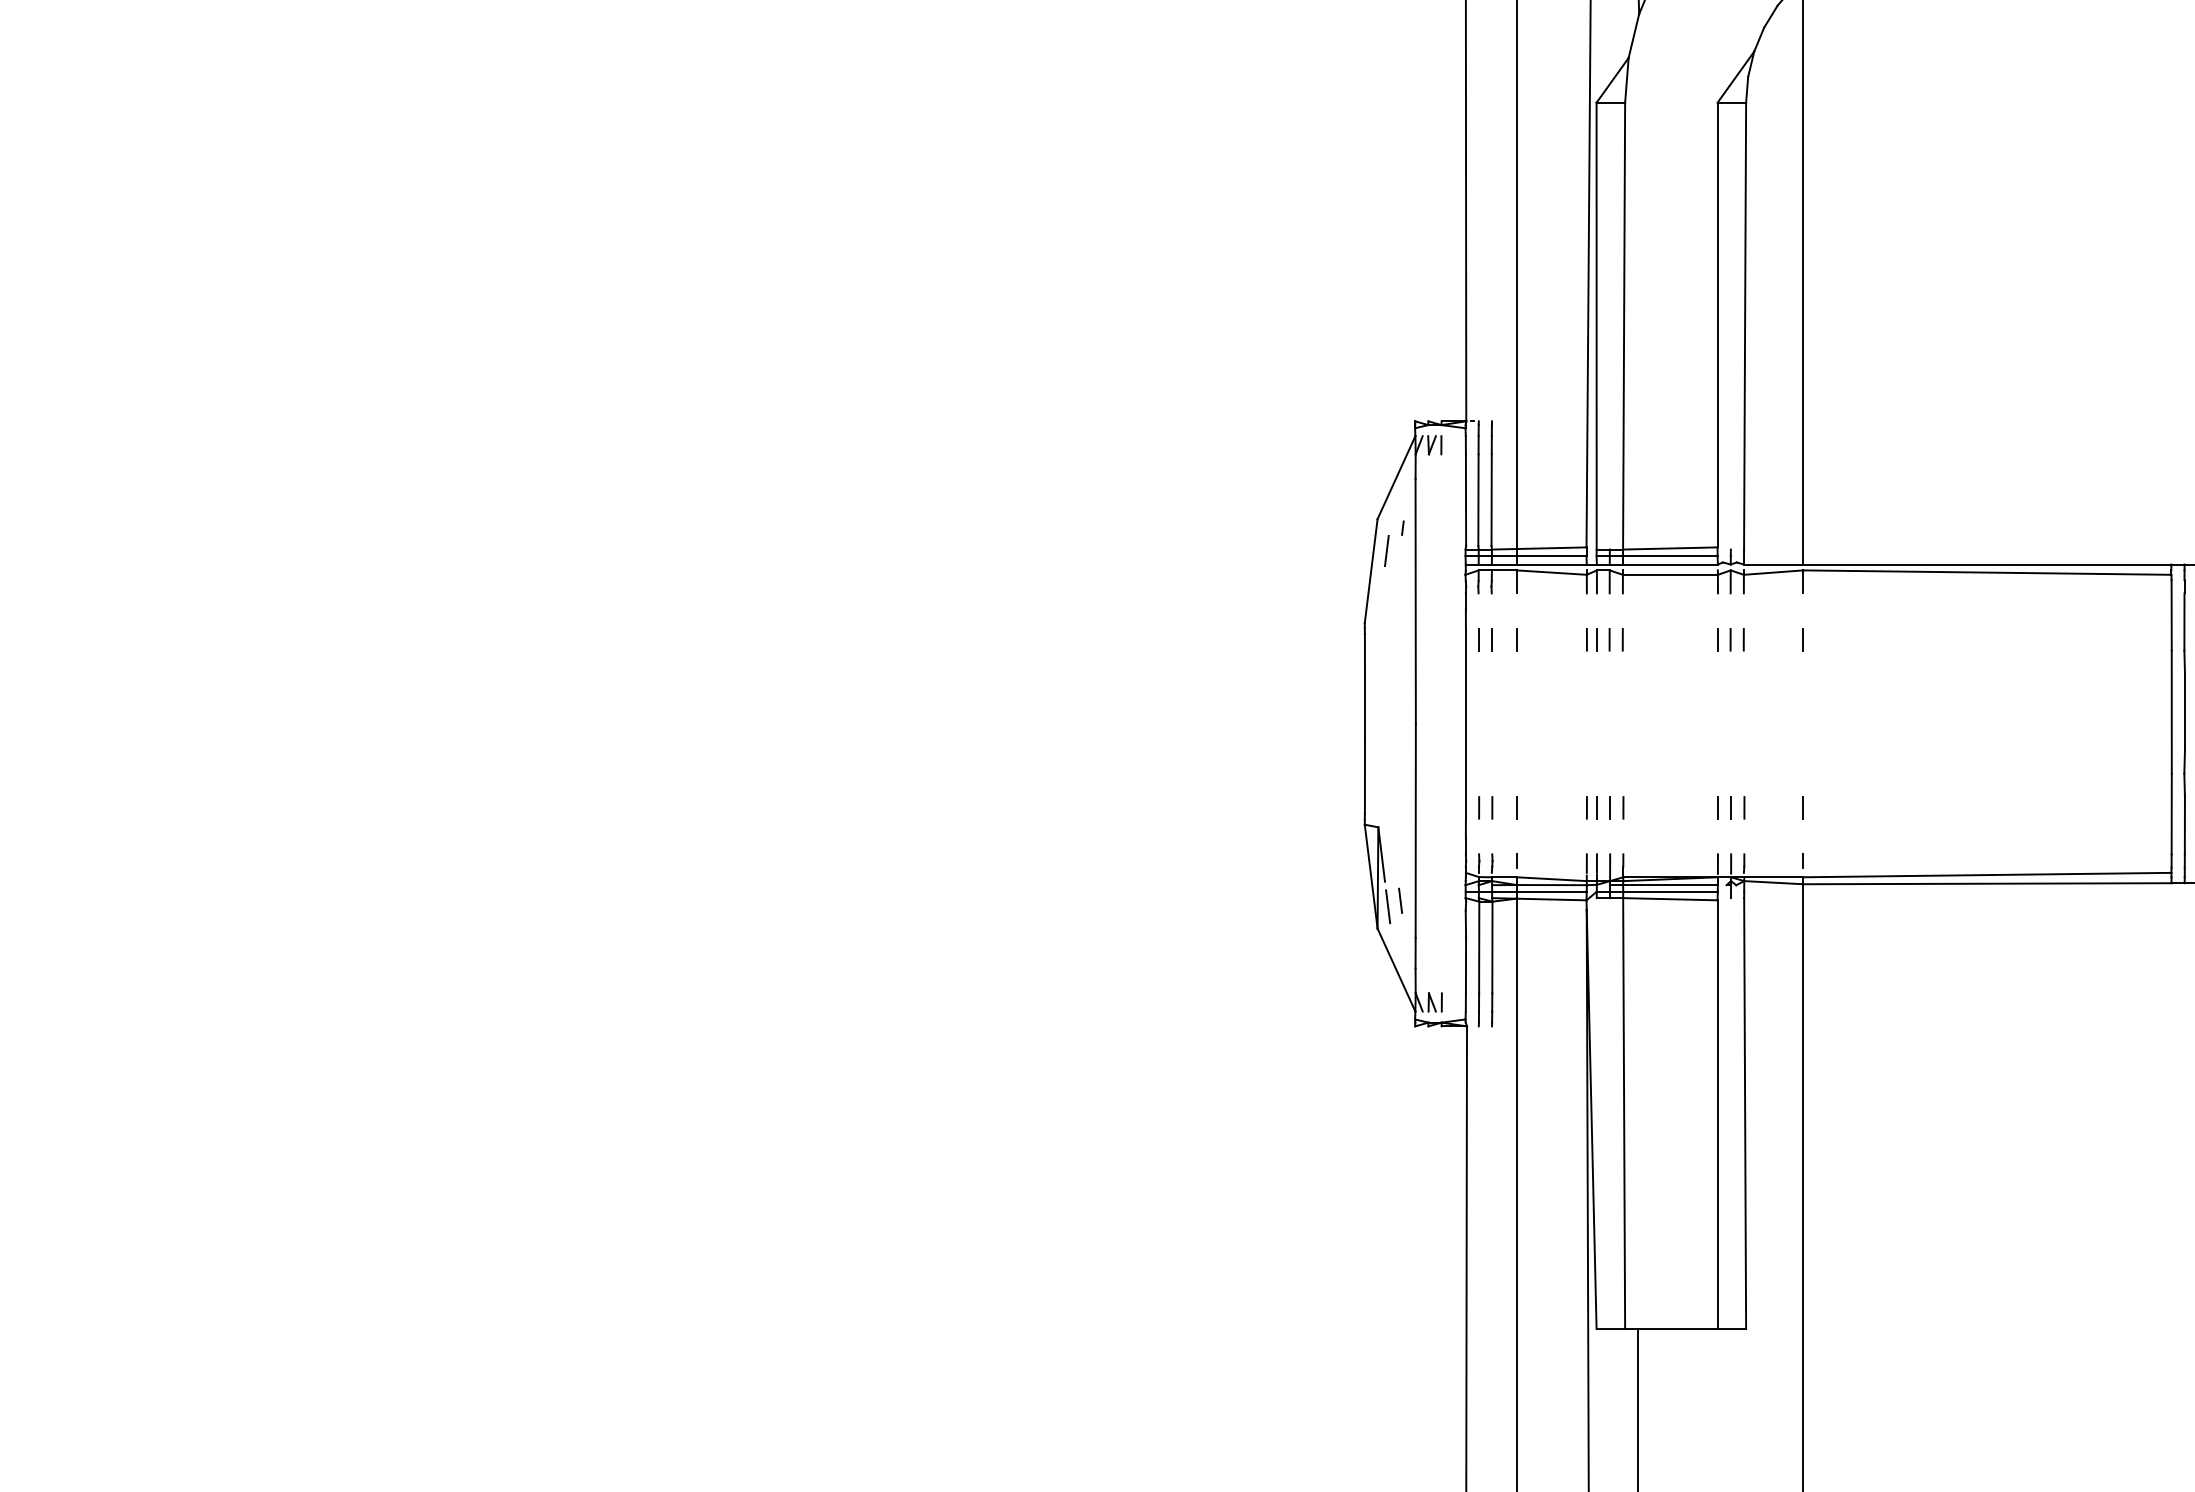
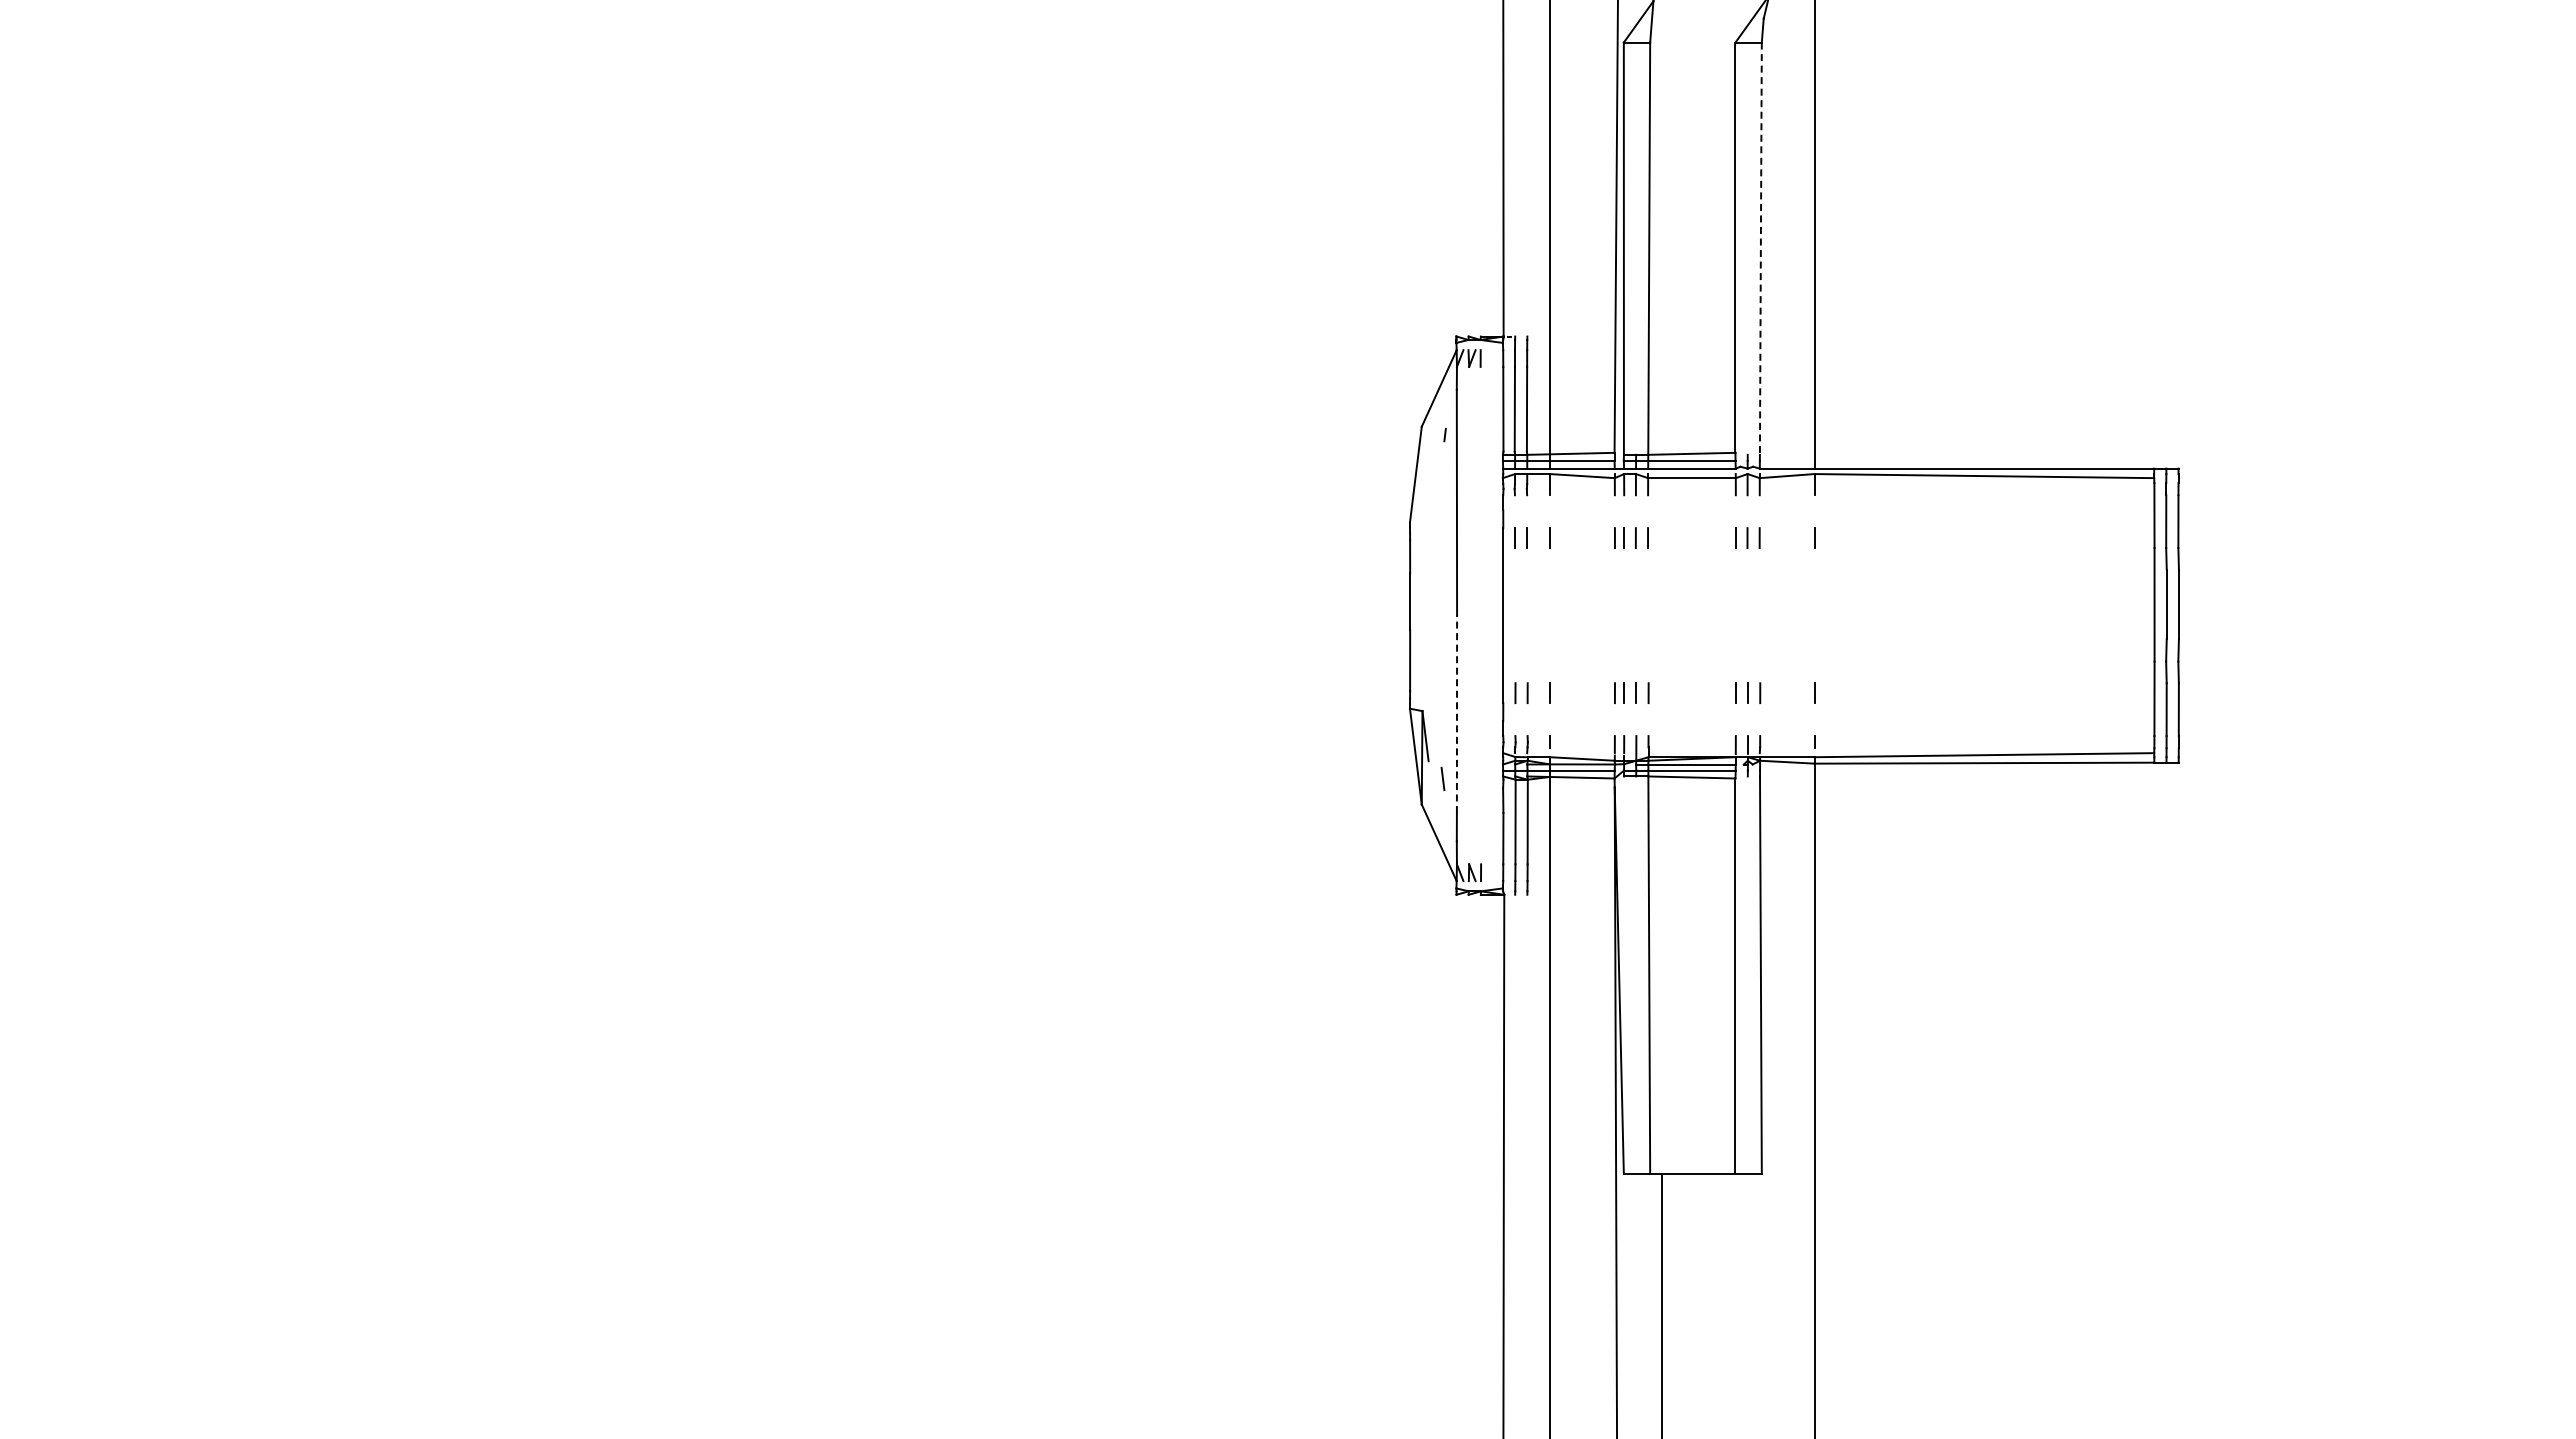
line: (1744, 327) -> (1760, 249), solid -> dashed
line: (1387, 551) -> (1430, 456), removed
line: (1415, 830) -> (1456, 714), solid -> dashed
line: (1388, 906) -> (1431, 784), removed

